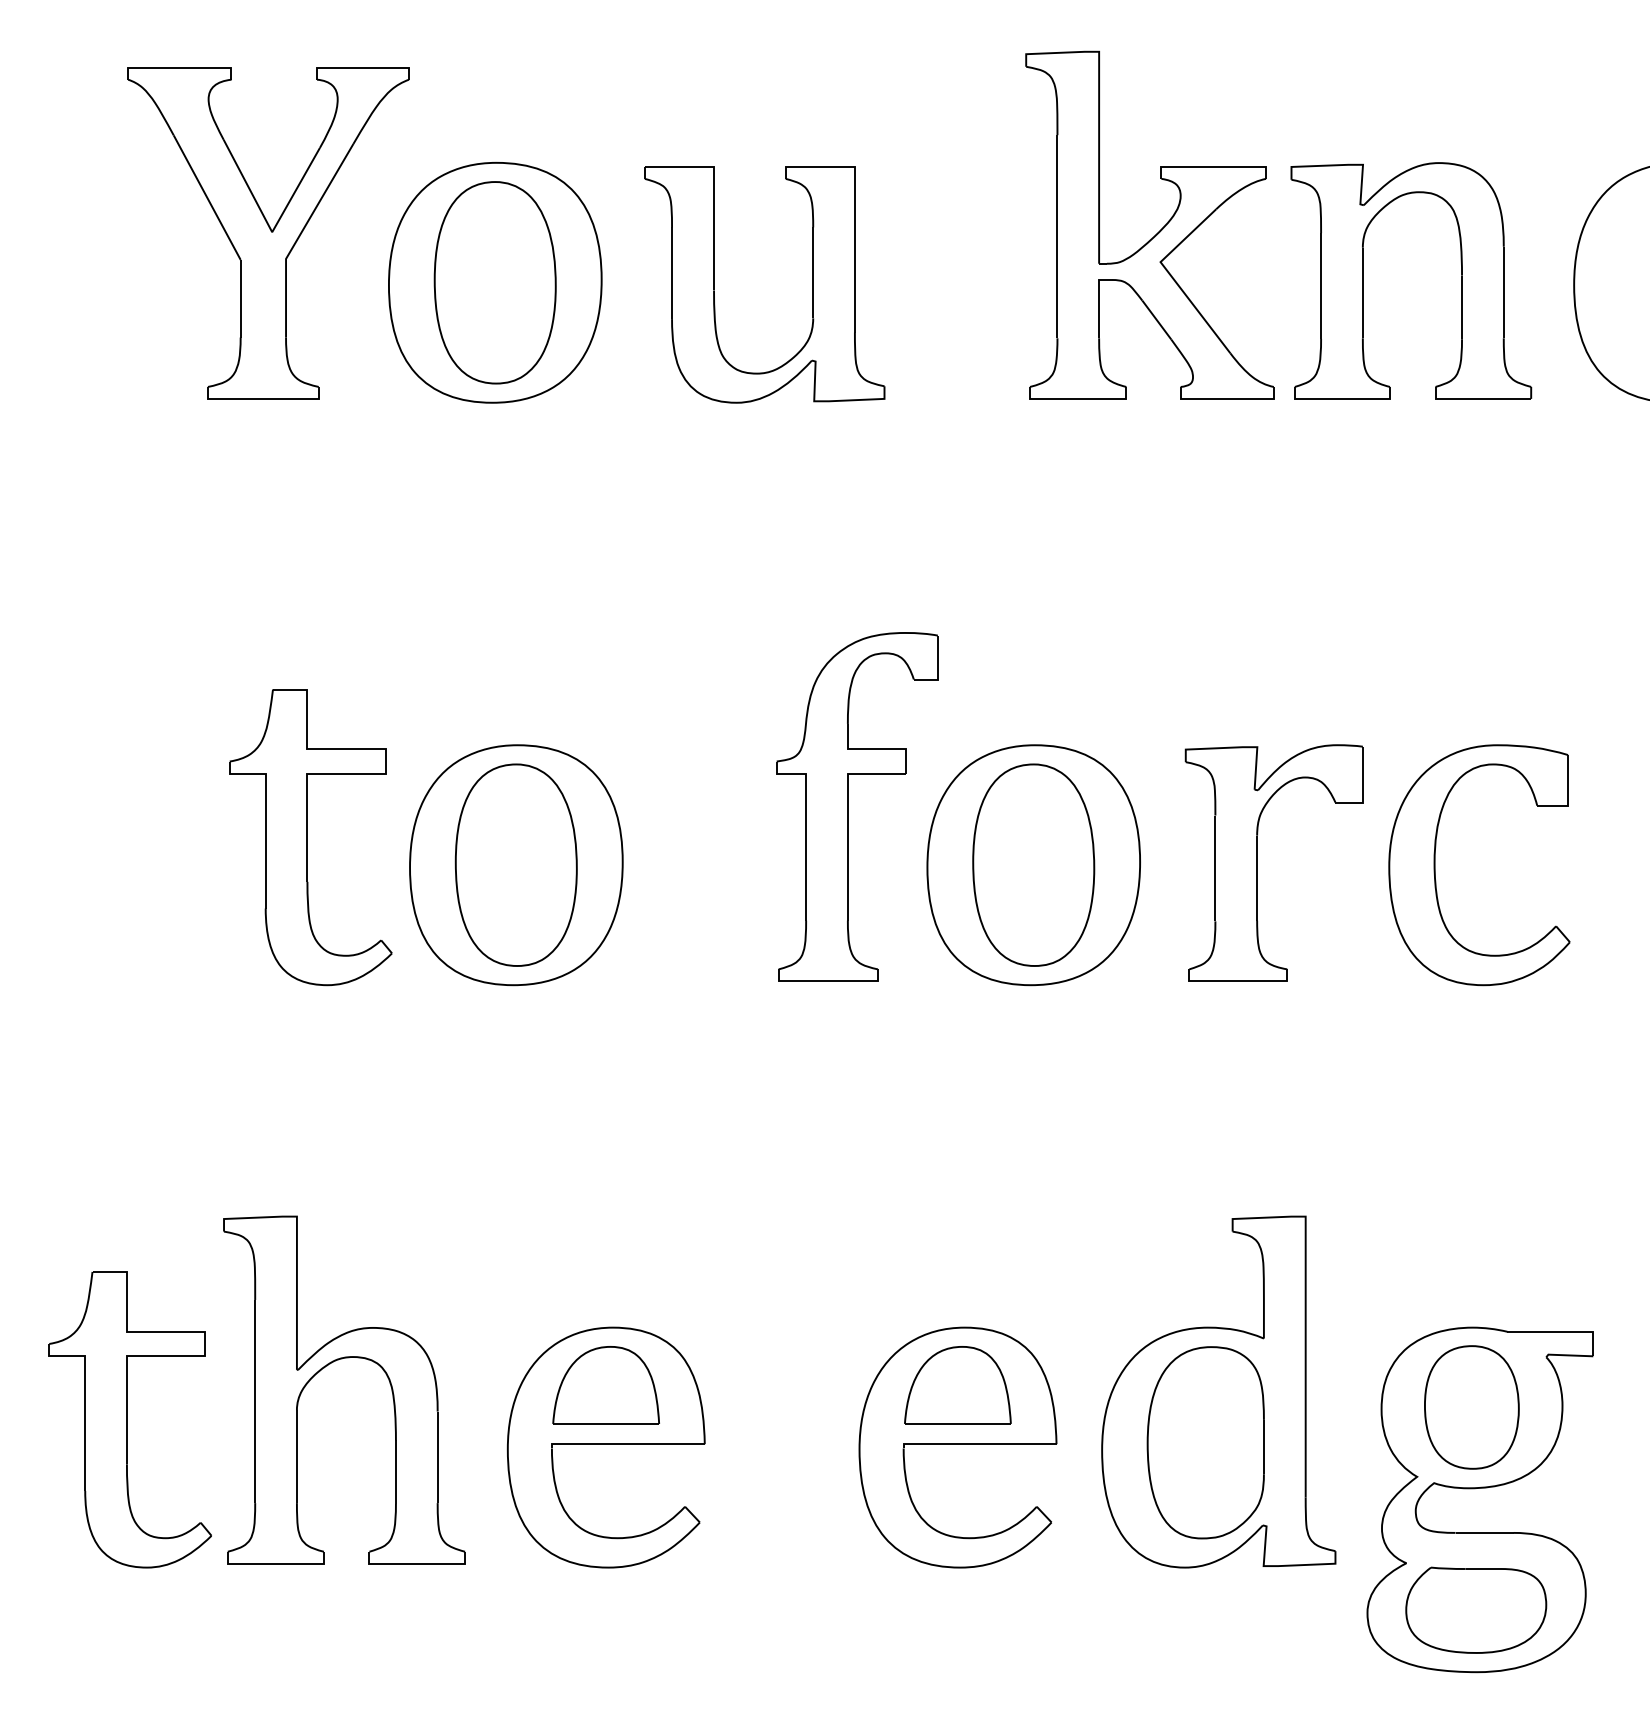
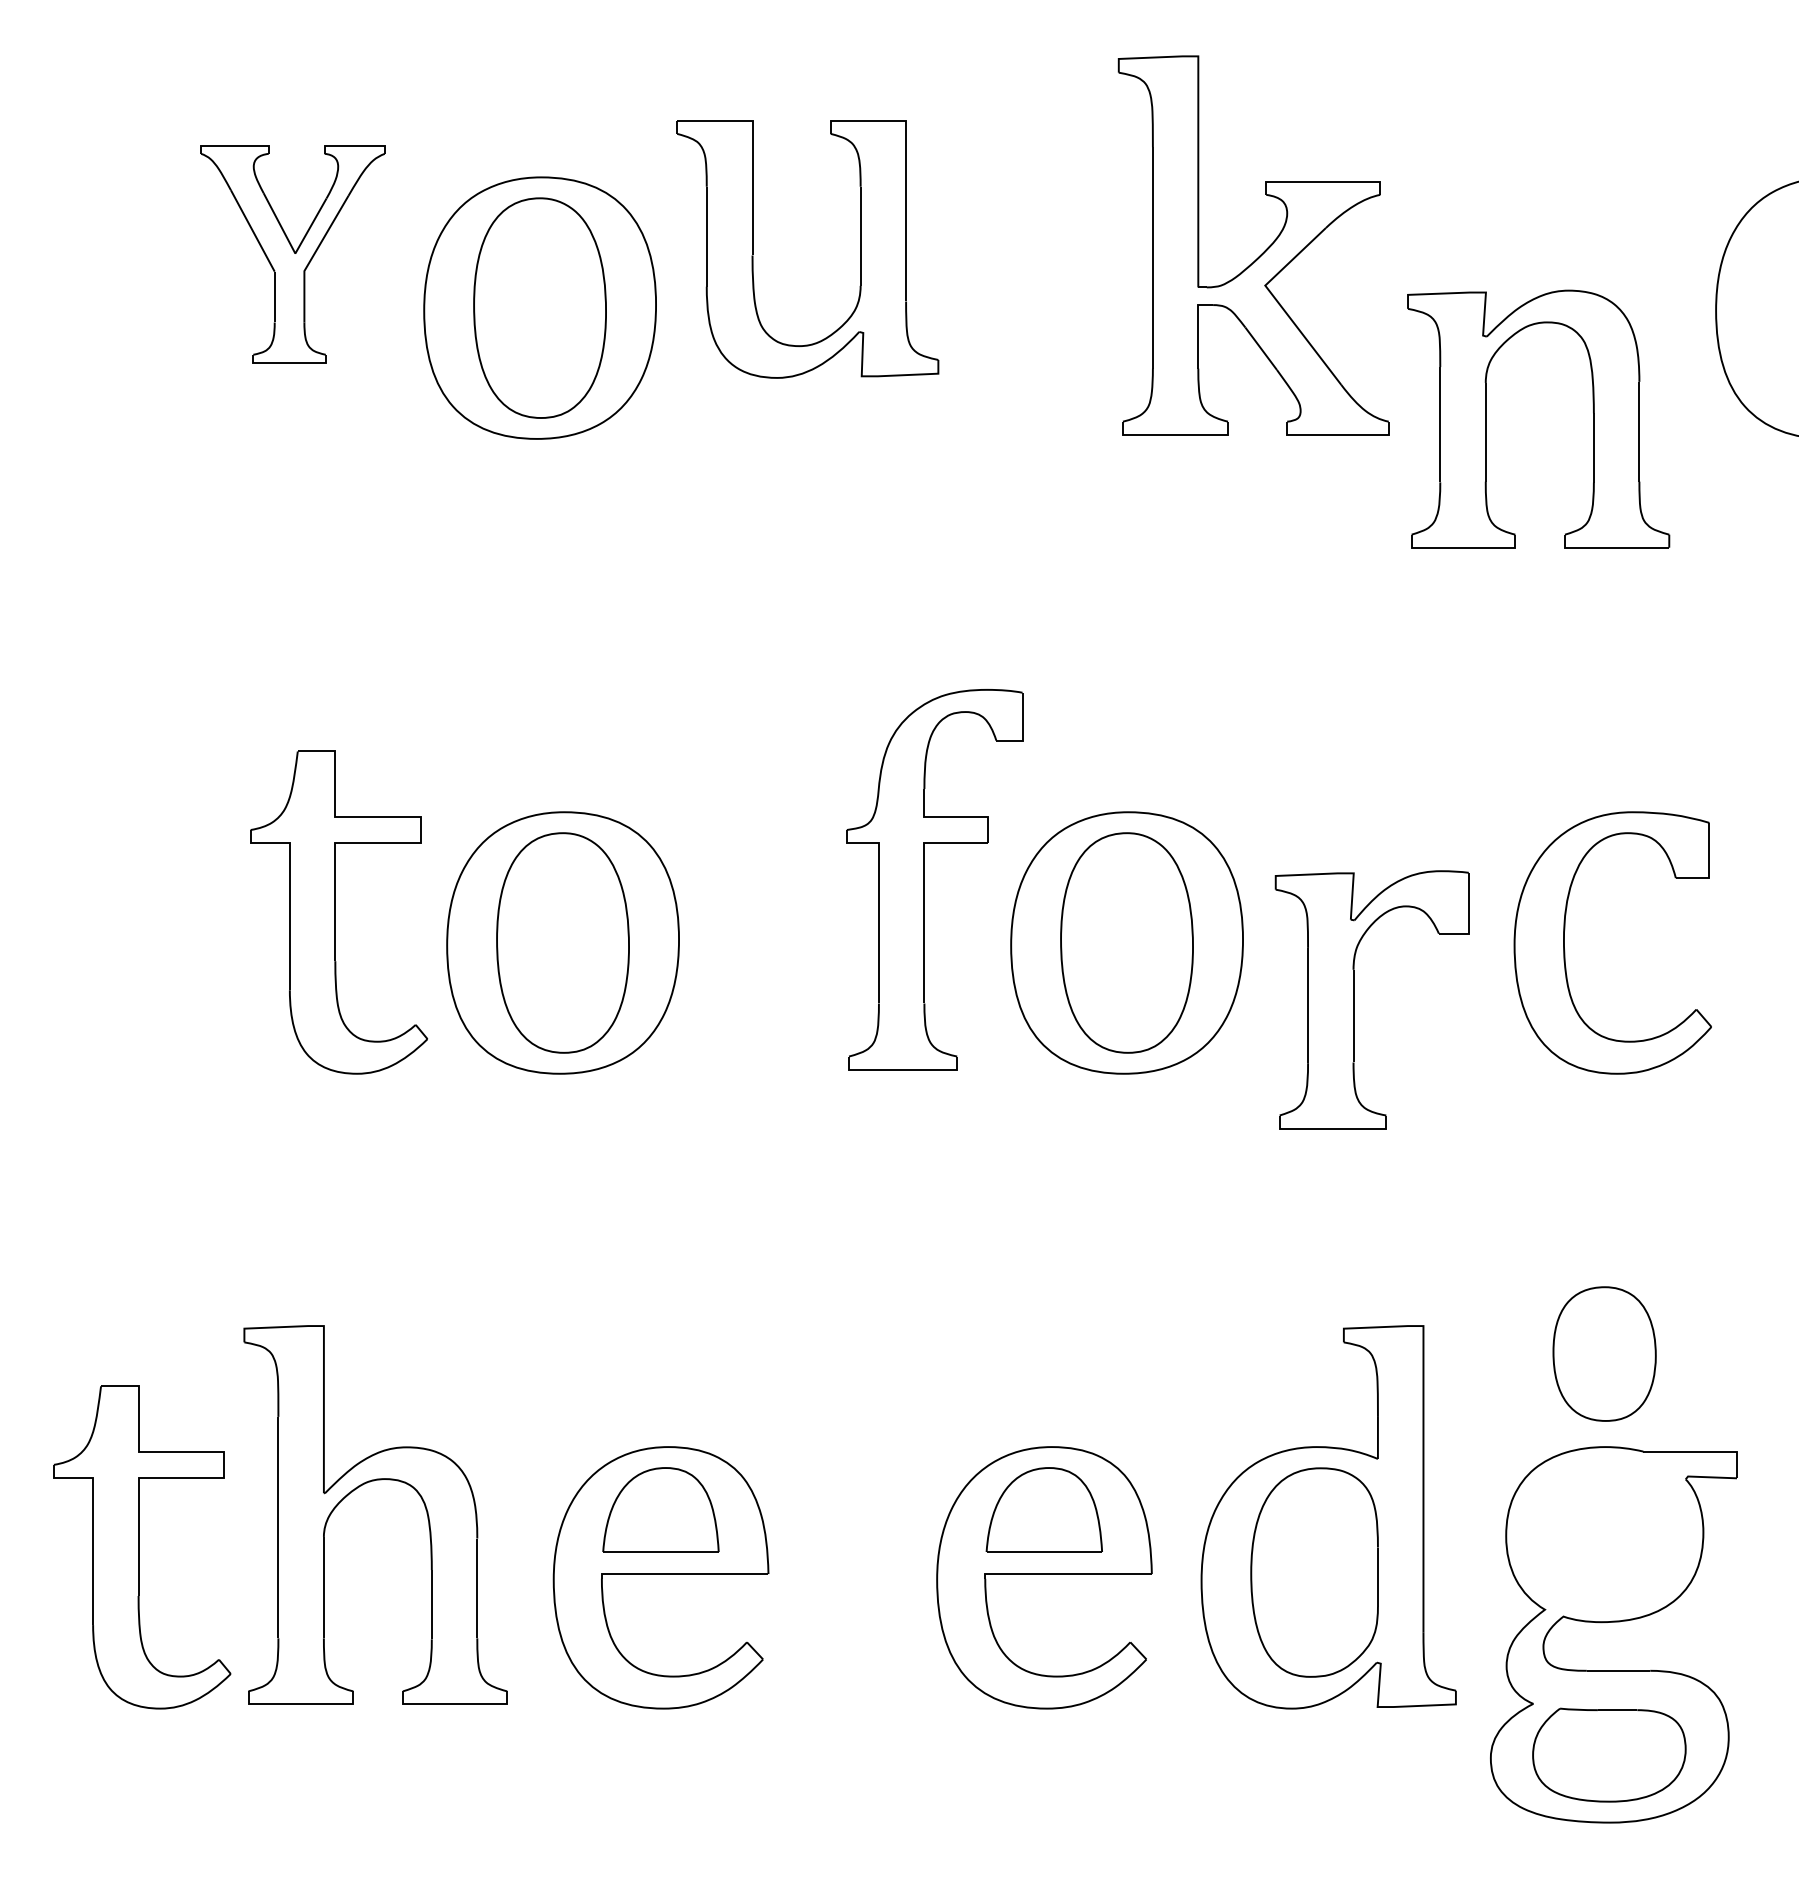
part: (268, 233) -> (292, 254), size x0.6
part: (1363, 280) -> (1486, 418), moved
part: (813, 284) -> (860, 249), moved
part: (1258, 862) -> (1354, 999), moved
part: (1471, 1406) -> (1604, 1353), moved

